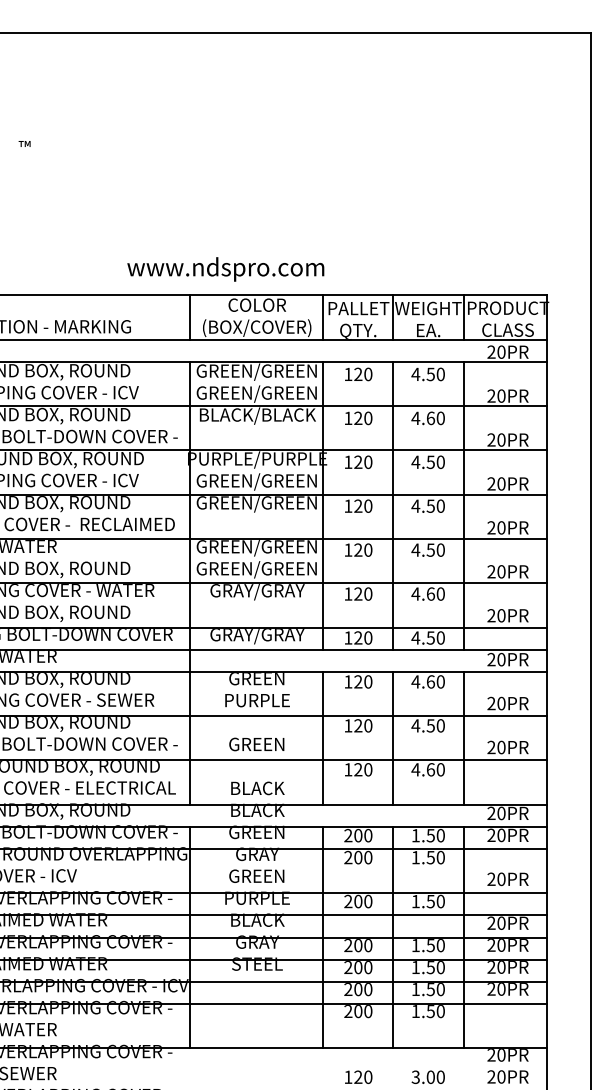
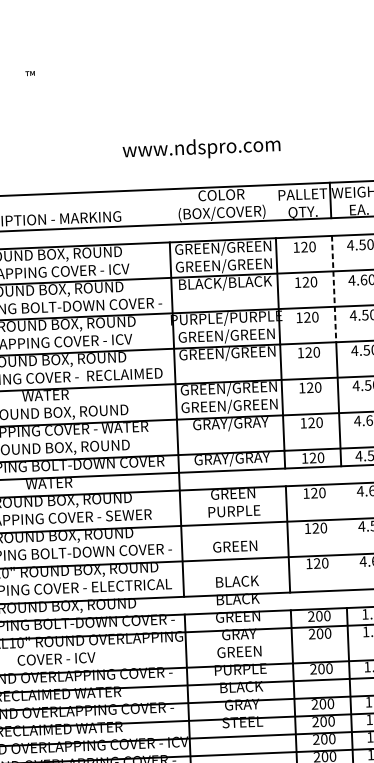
text: (225, 269) -> (201, 148), moved
line: (190, 317) -> (168, 207), removed
line: (323, 317) -> (274, 202), removed
line: (393, 428) -> (334, 289), solid -> dashed
line: (393, 737) -> (344, 536), removed

